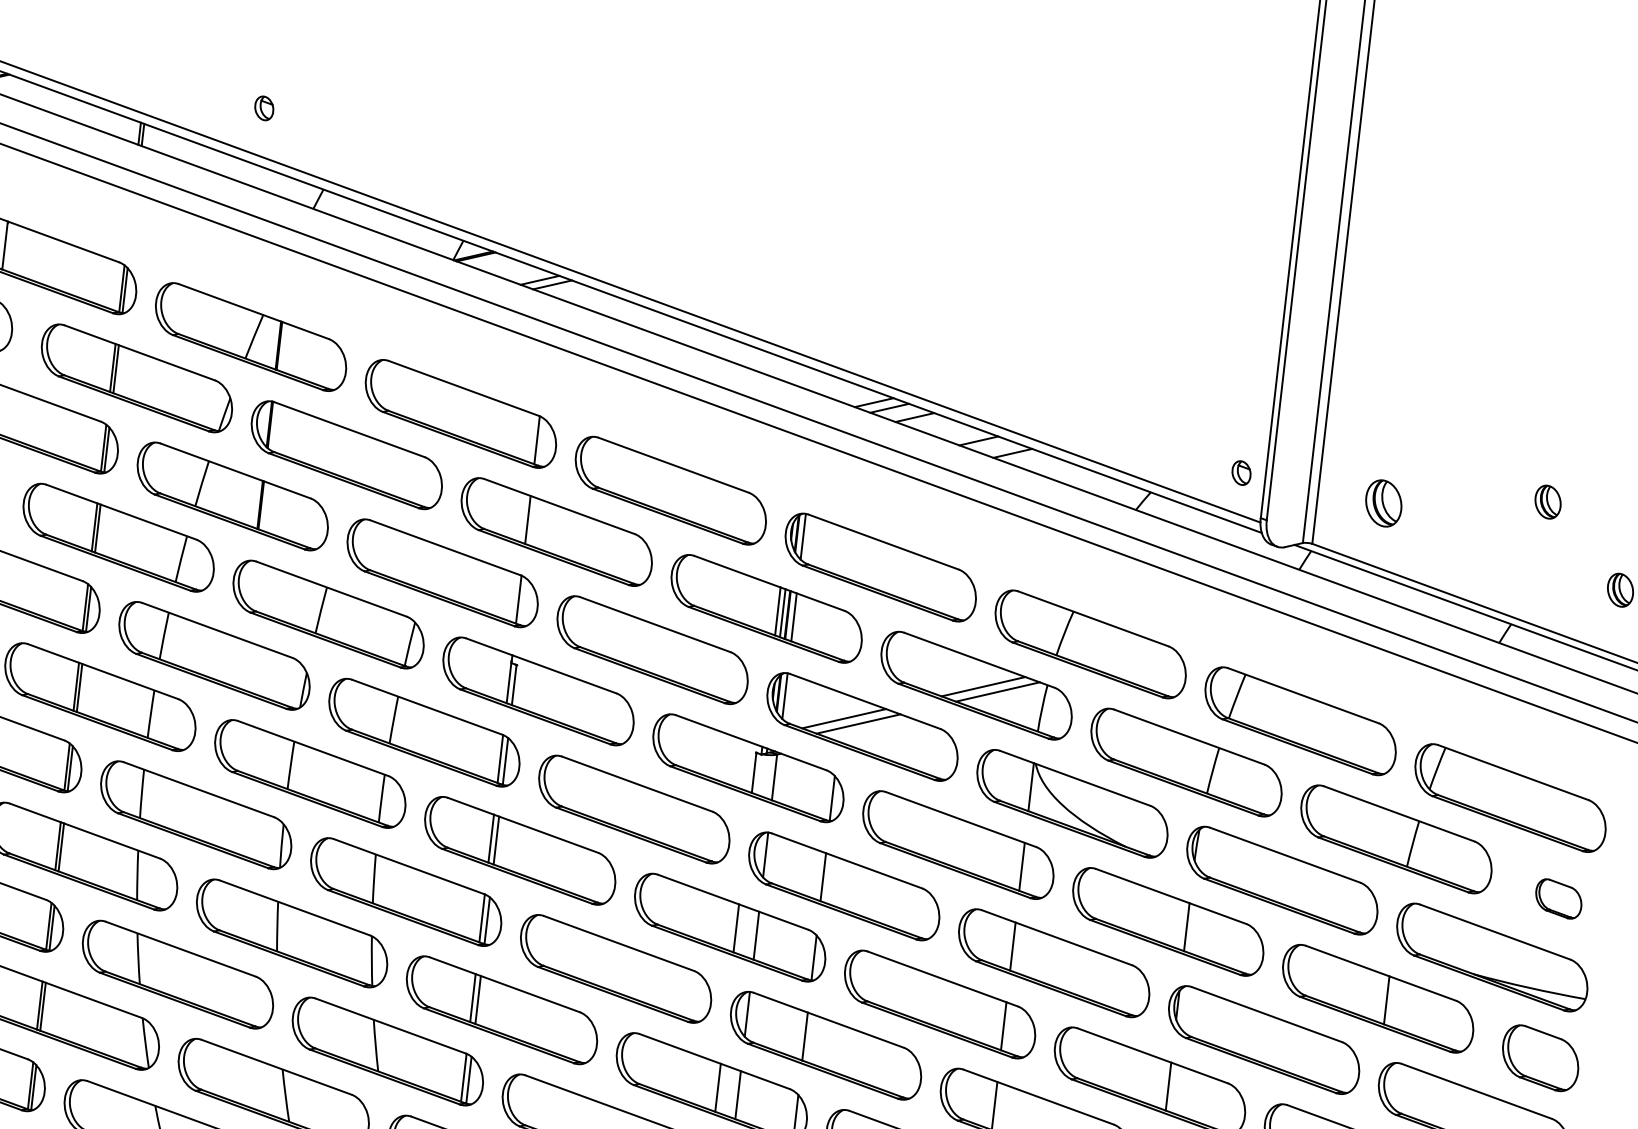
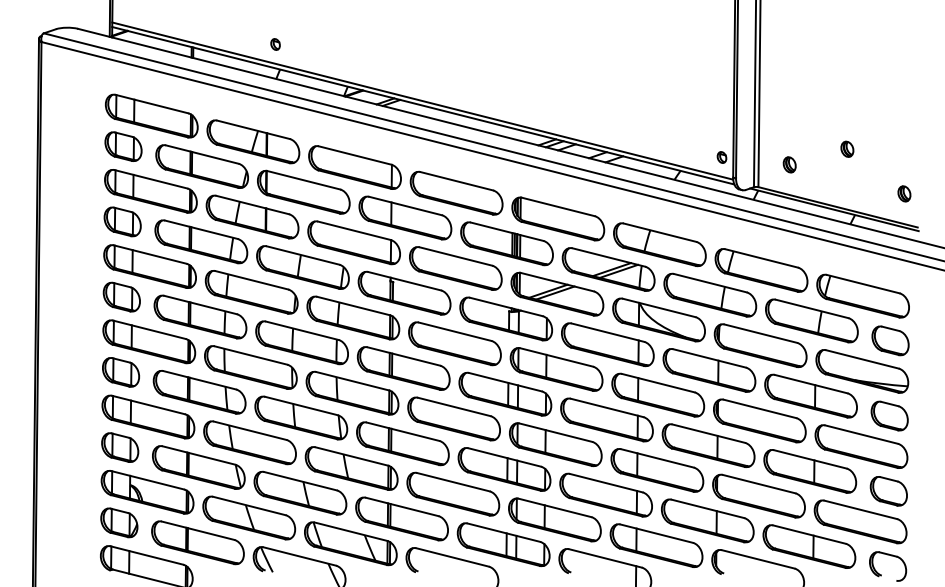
part: (264, 108) -> (275, 44), moved
part: (1548, 500) -> (847, 148), moved
part: (1383, 502) -> (789, 164), size x0.71
part: (1558, 898) -> (890, 340), size x1.67

